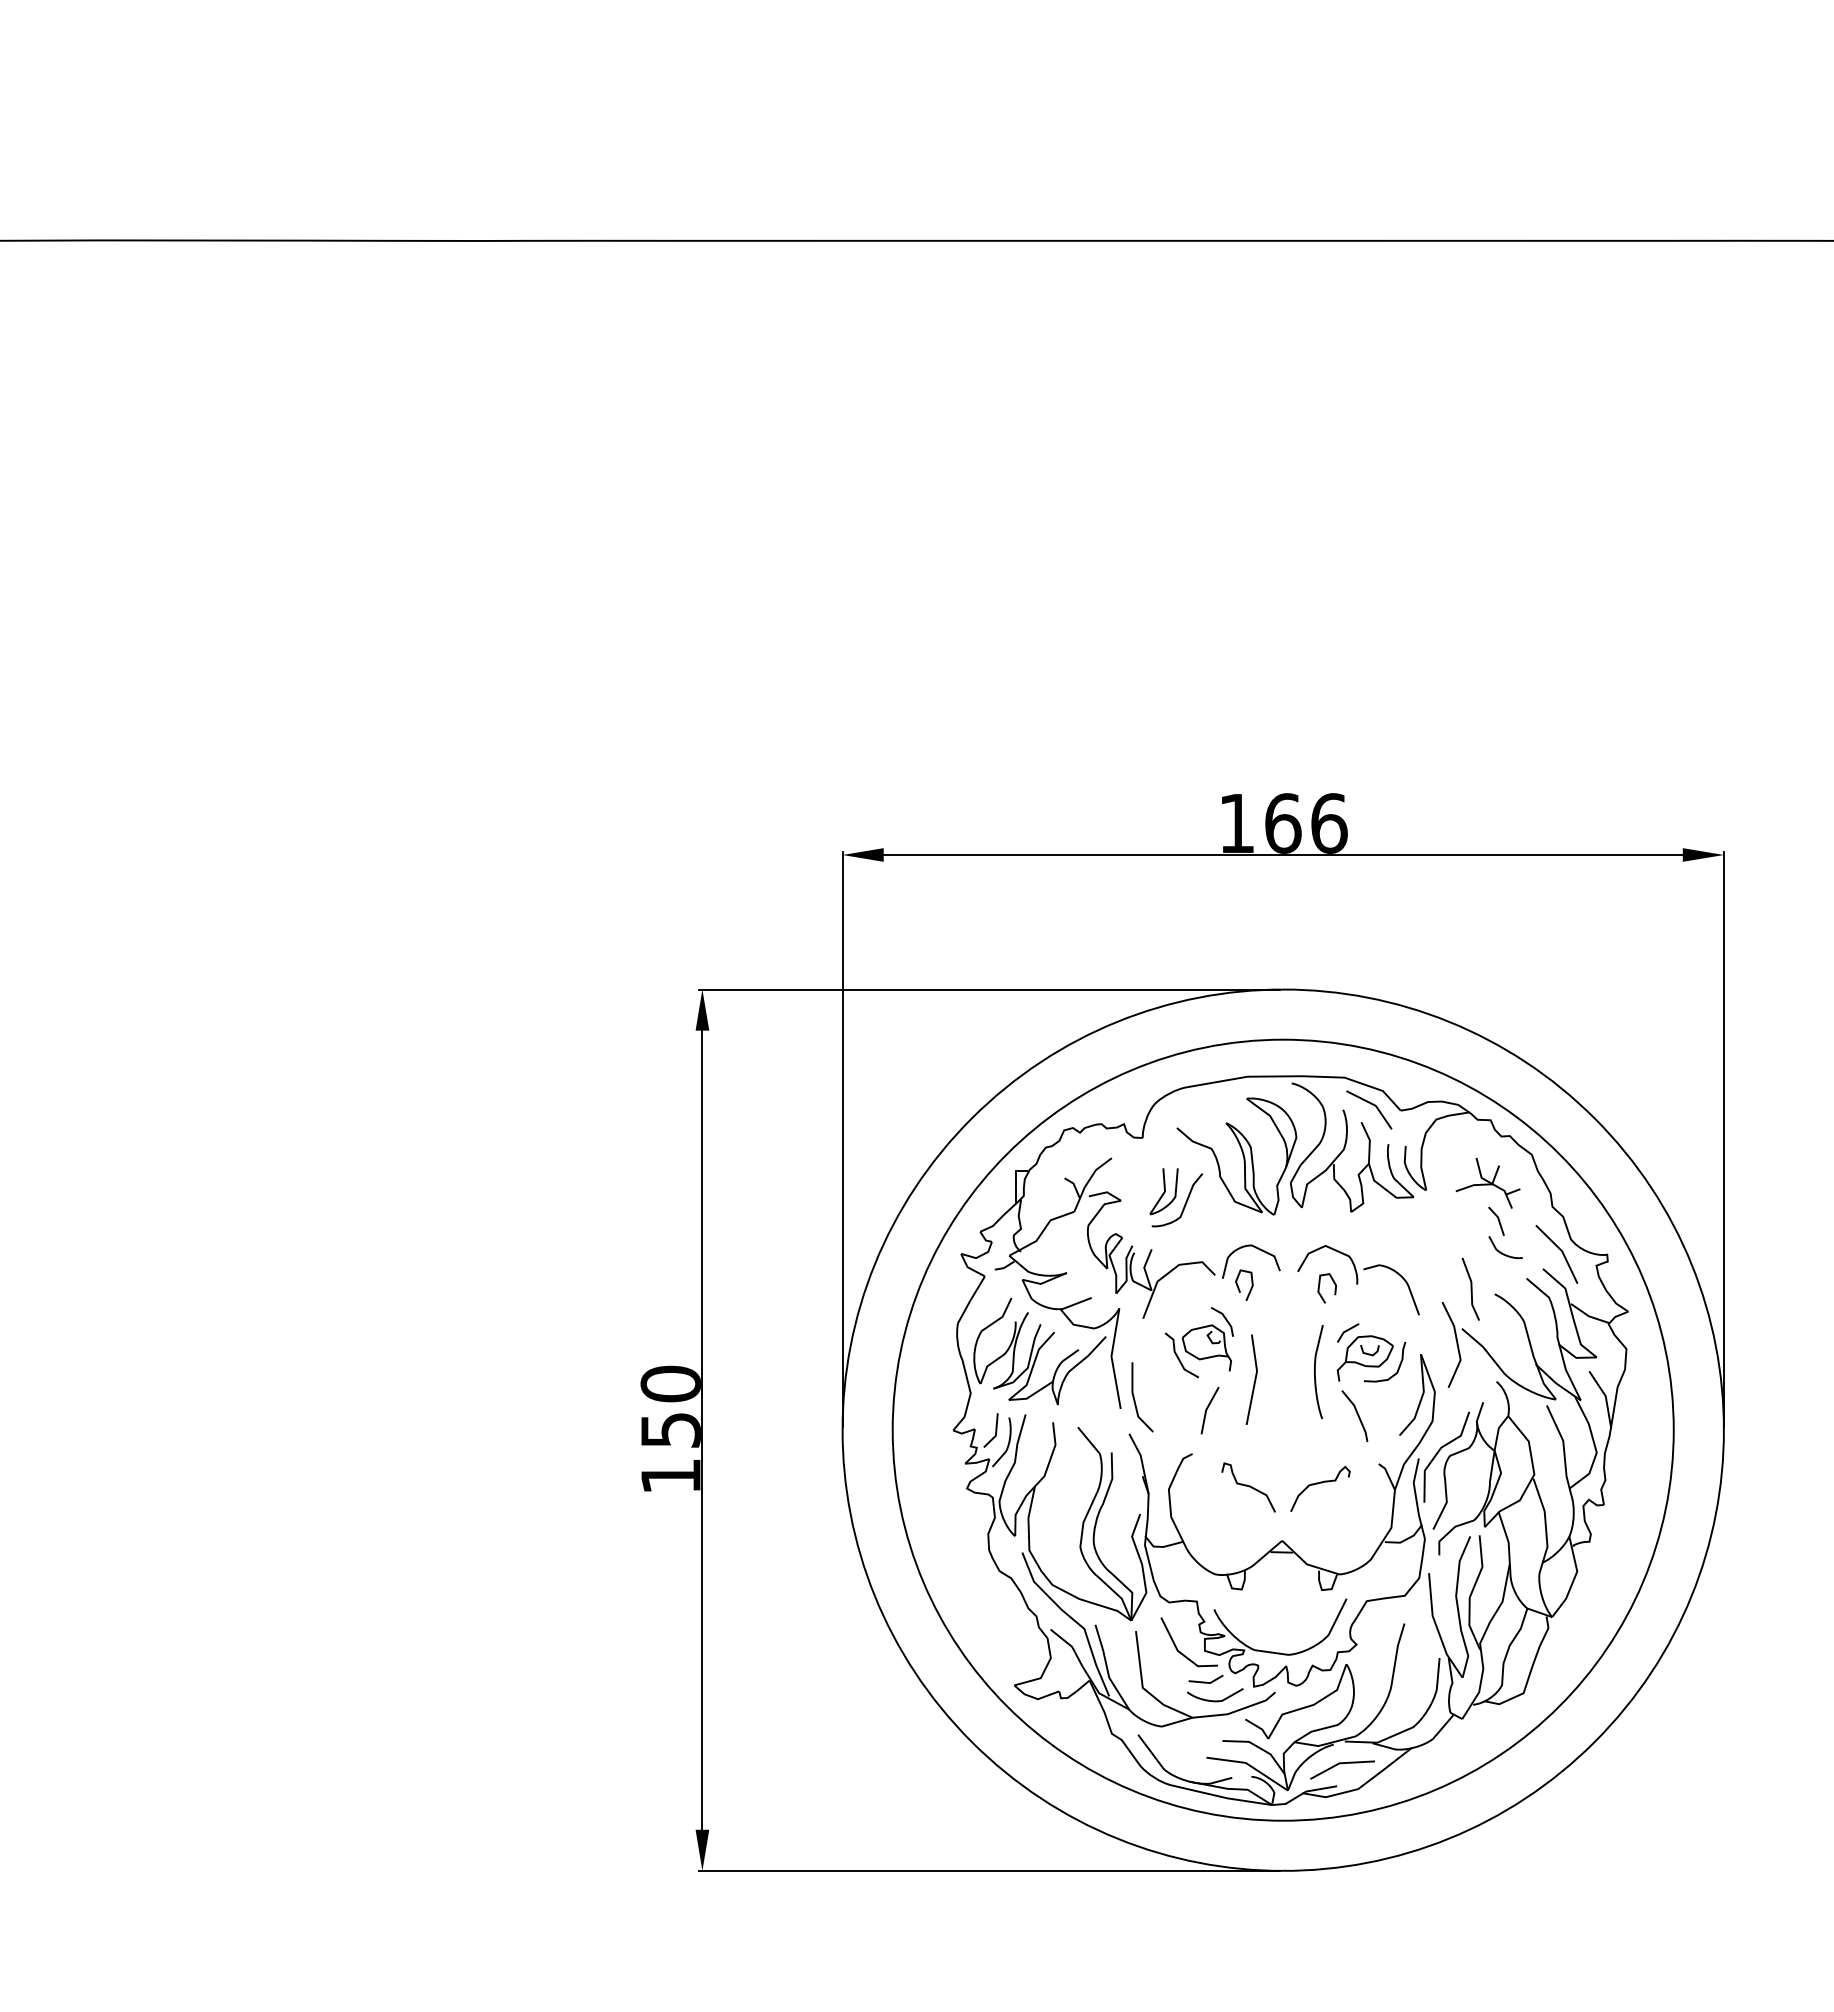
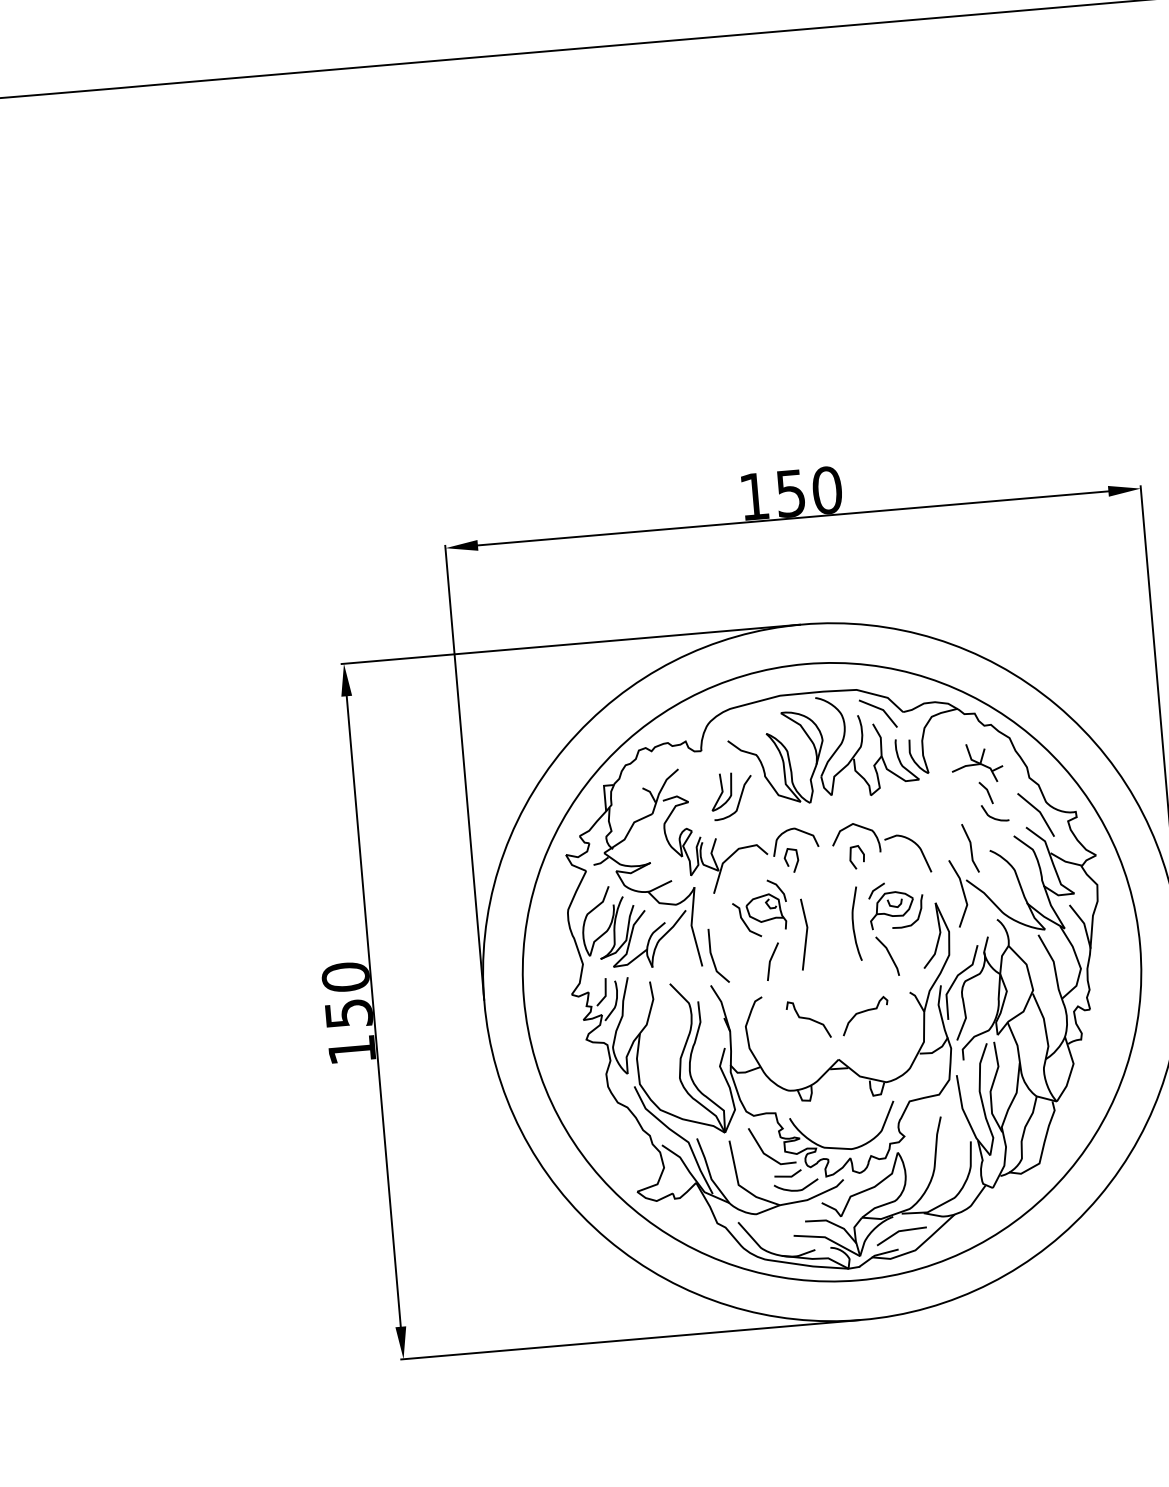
text: (1306, 823) -> (809, 491), 166 -> 150

